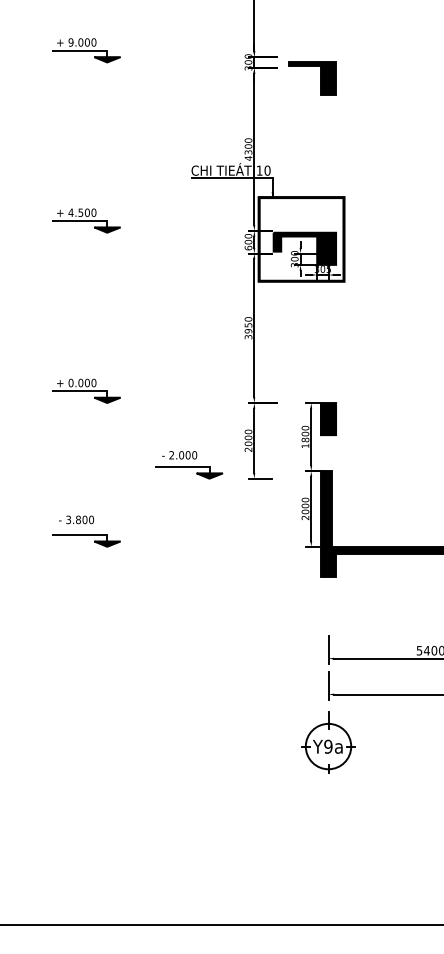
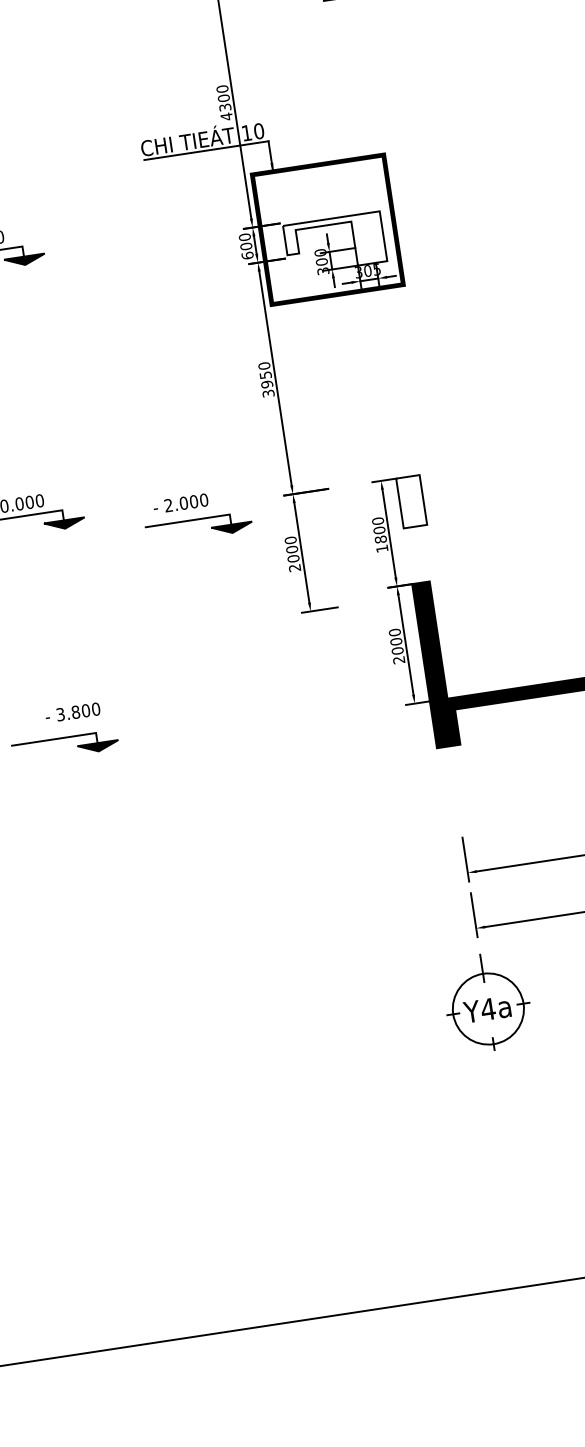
fill: (304, 248) -> (334, 243), removed
fill: (328, 419) -> (411, 502), removed
part: (189, 465) -> (198, 517), moved
text: (76, 519) -> (72, 712), moved
text: (328, 746) -> (488, 1008), Y9a -> Y4a

